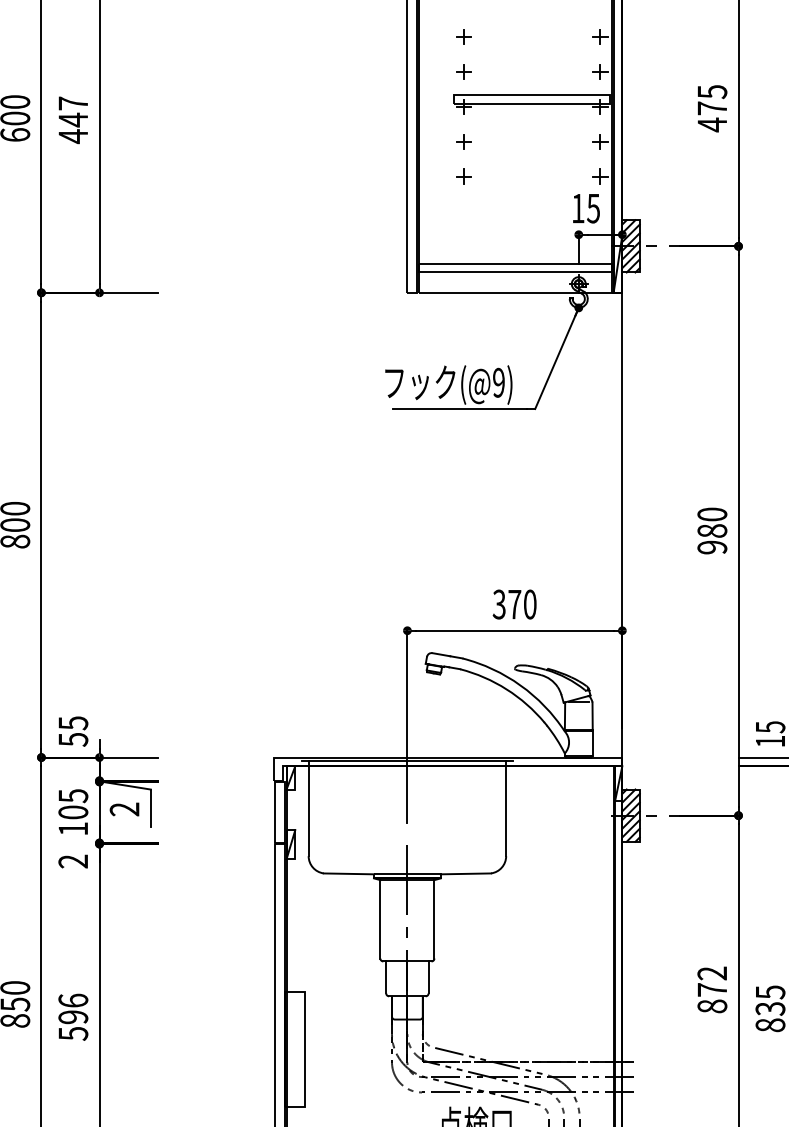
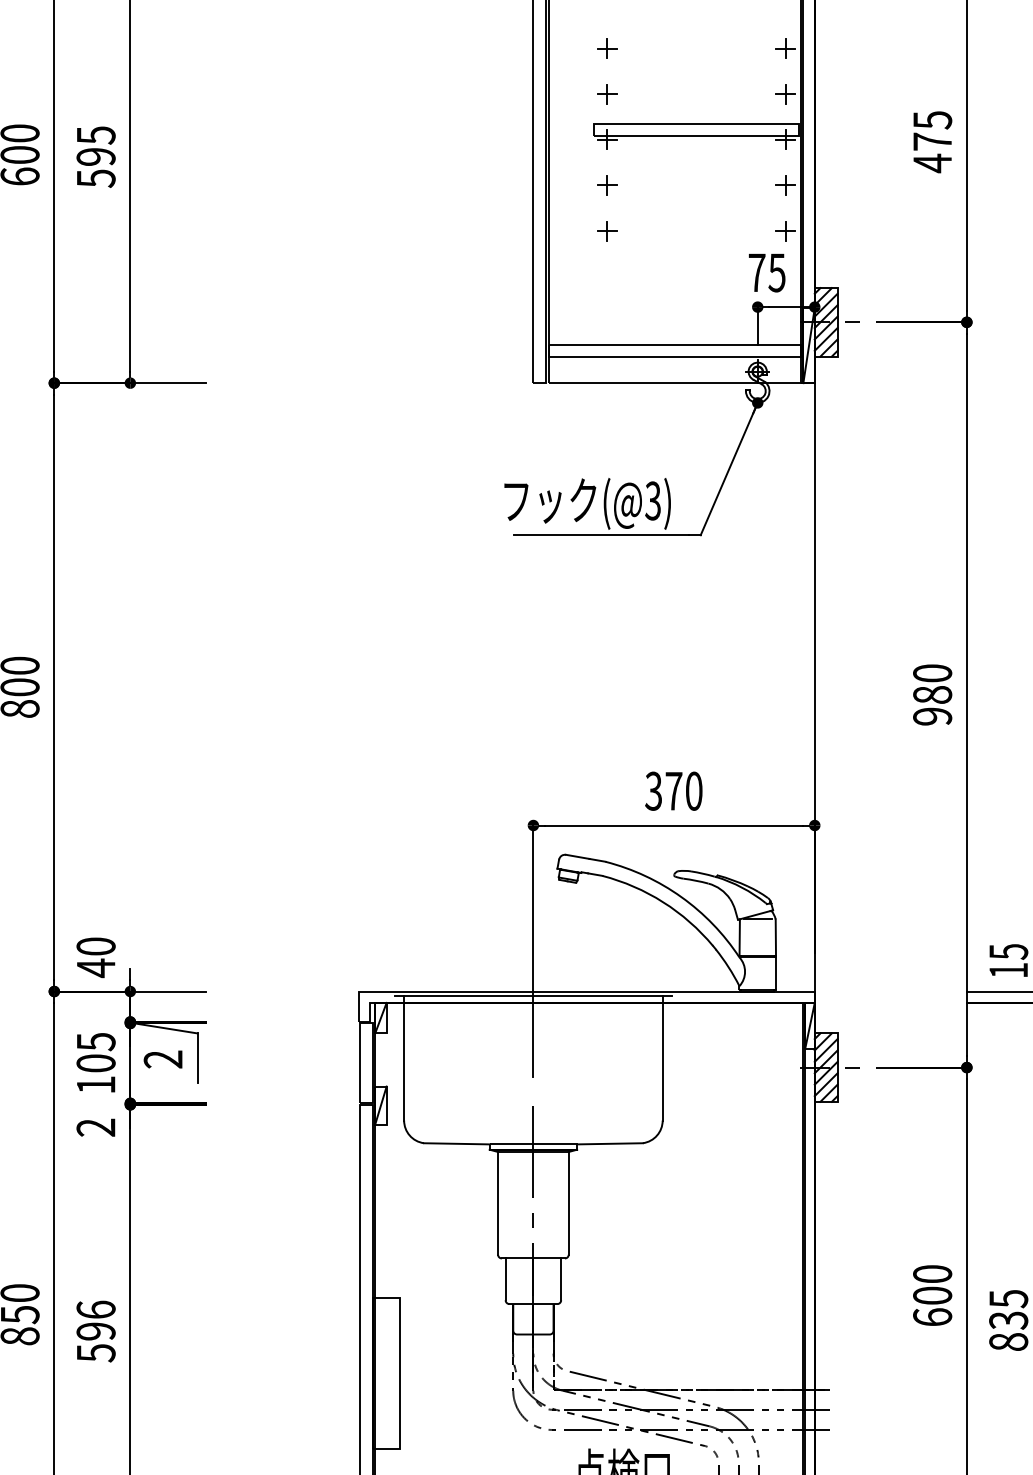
text: (72, 120) -> (95, 157), 447 -> 595
text: (577, 208) -> (756, 272), 15 -> 75
text: (498, 382) -> (652, 500), (@9) -> (@3)
text: (72, 731) -> (95, 957), 55 -> 40
text: (712, 989) -> (932, 1295), 872 -> 600

